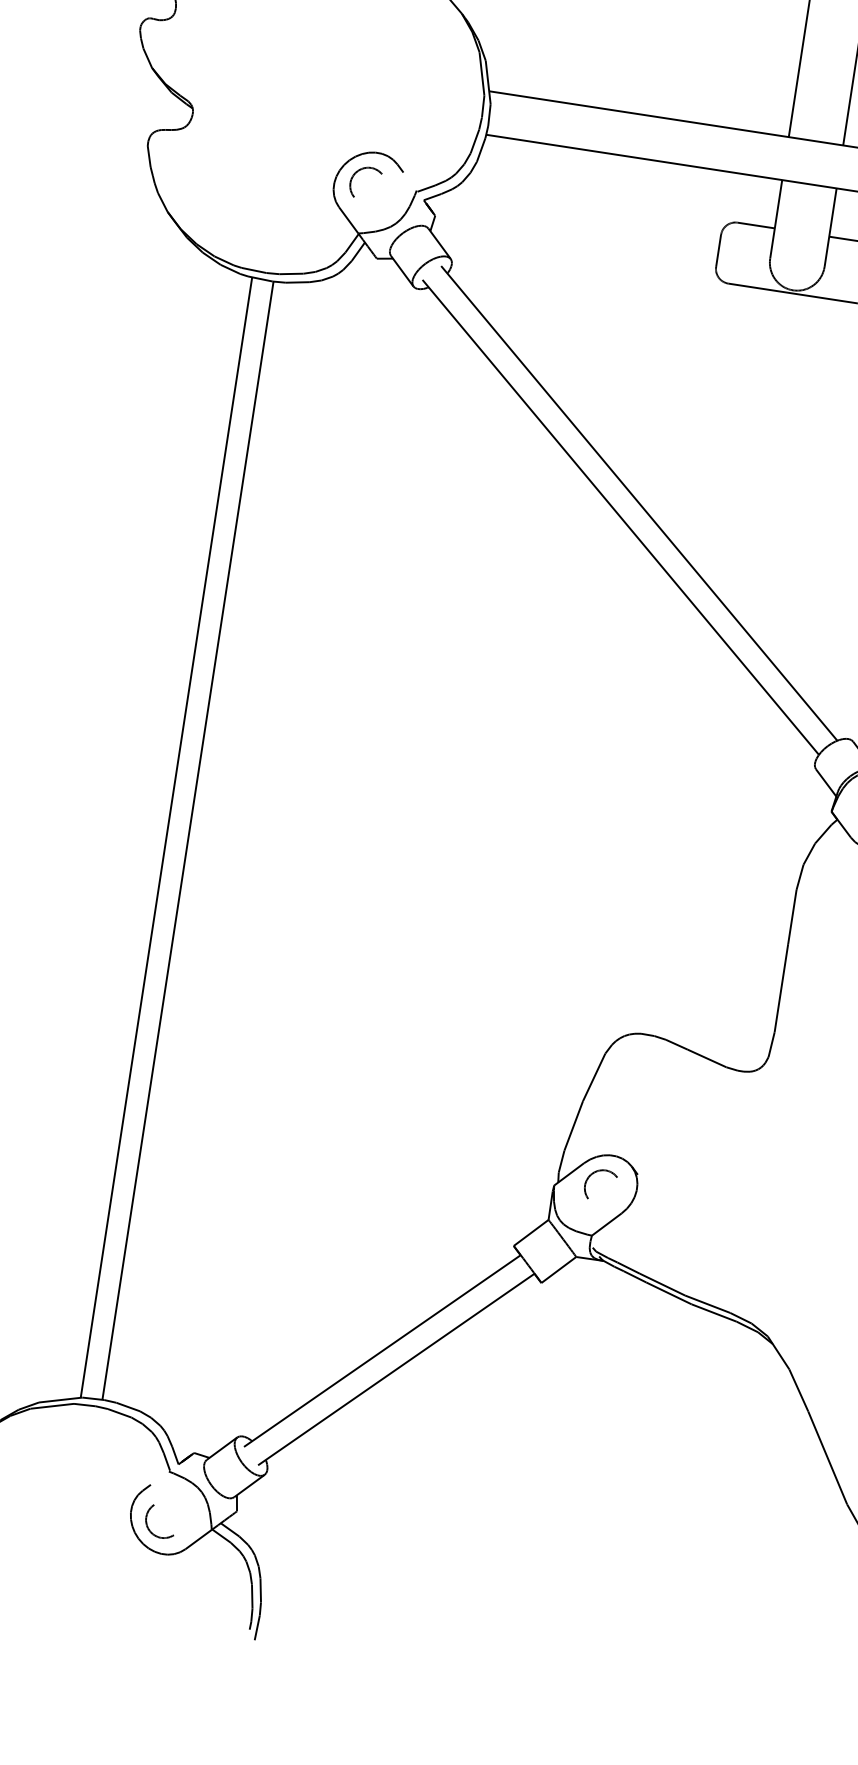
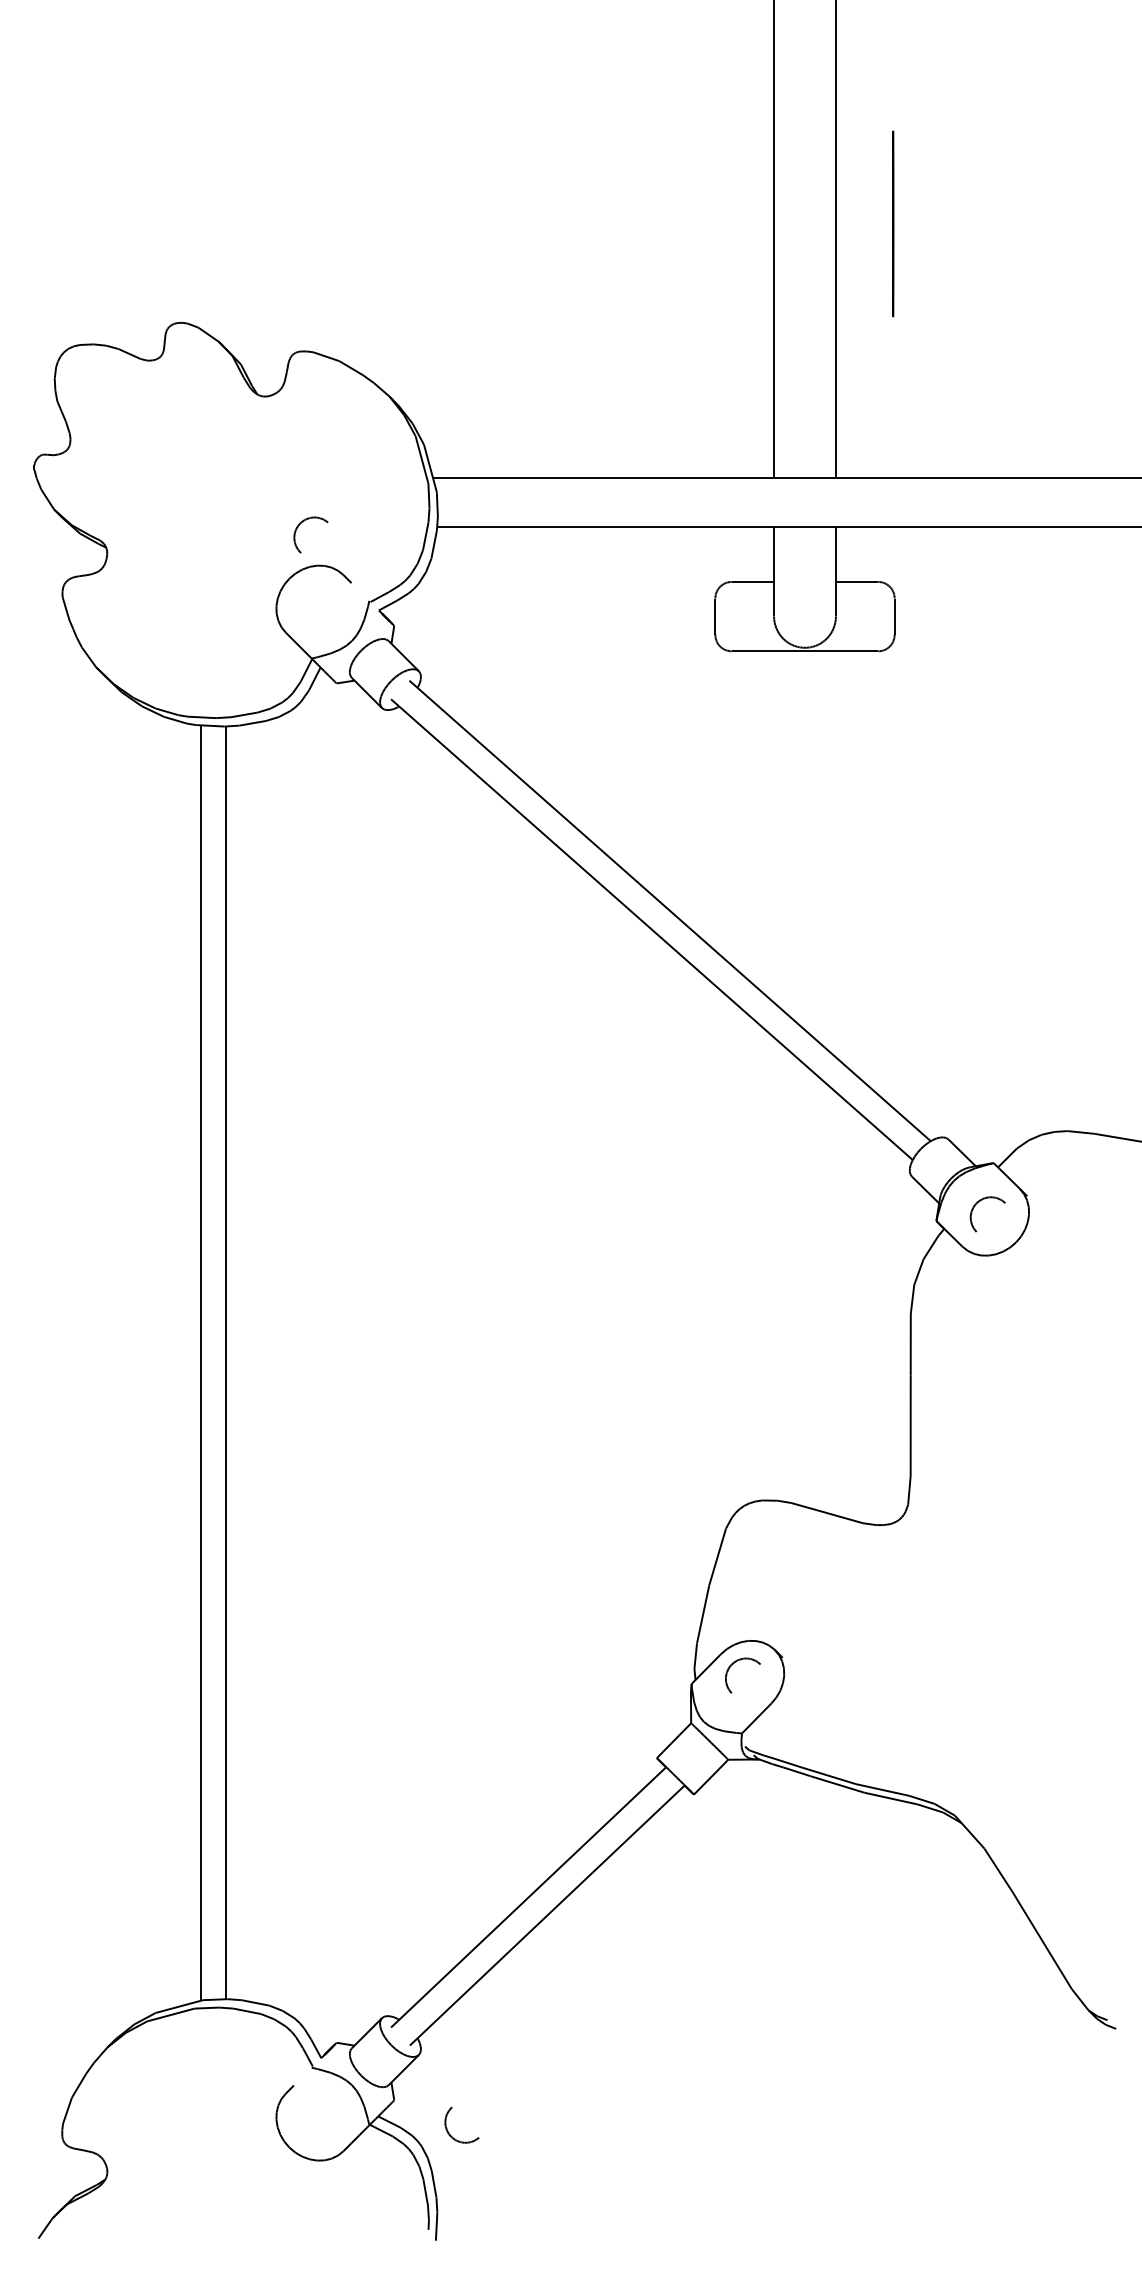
part: (360, 170) -> (303, 522), moved
part: (148, 1526) -> (449, 2132), moved

